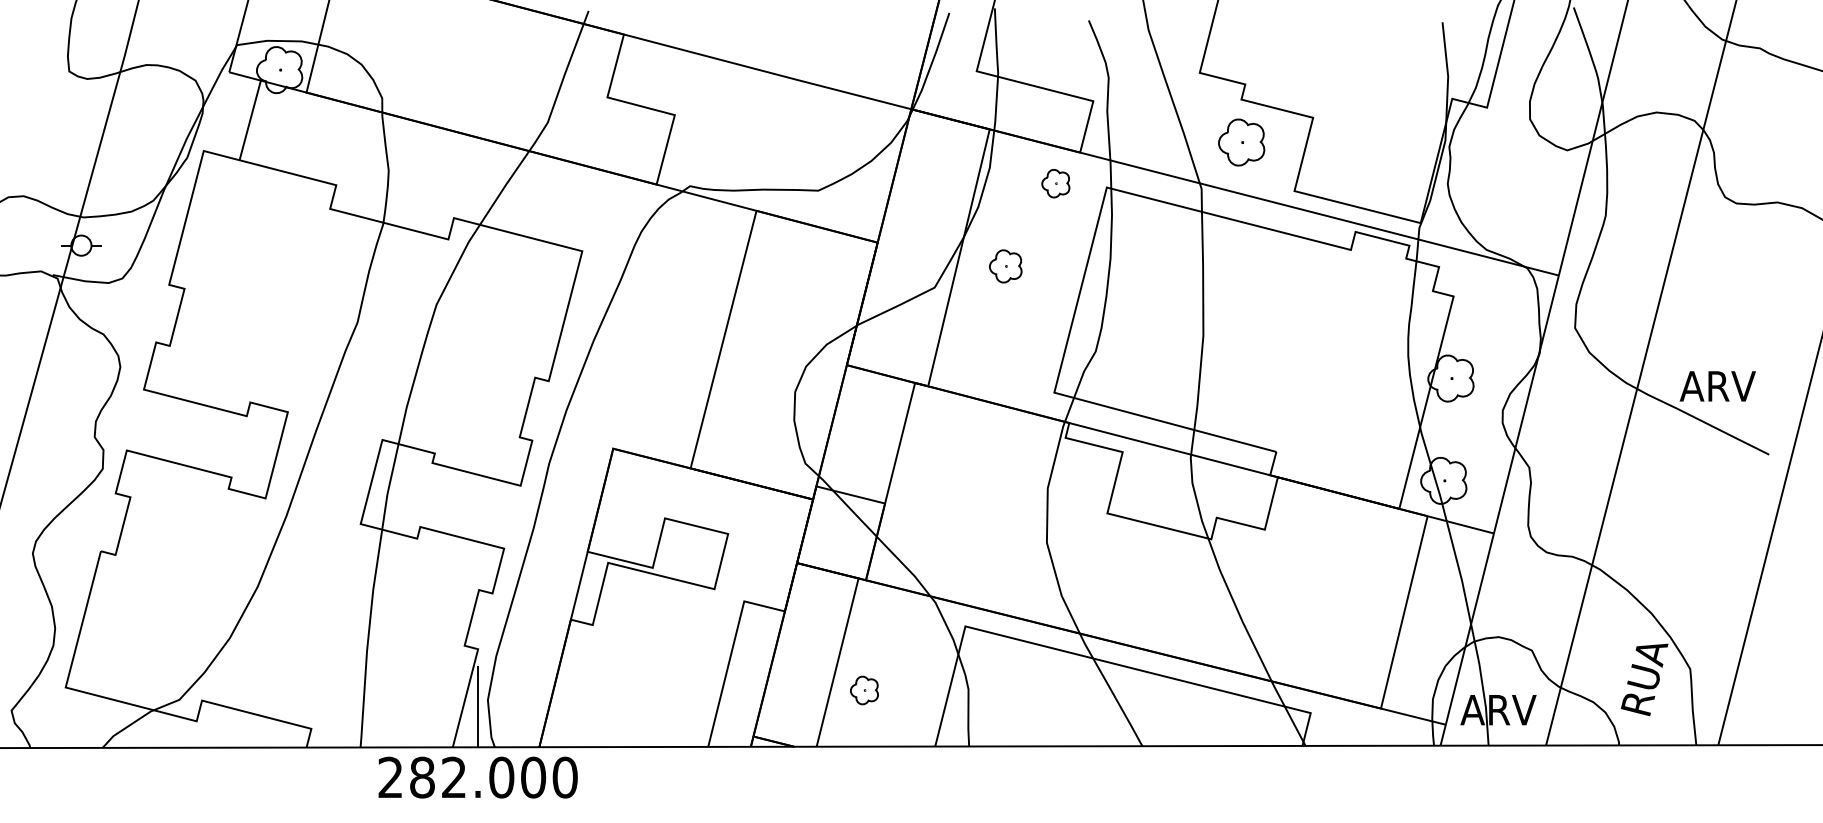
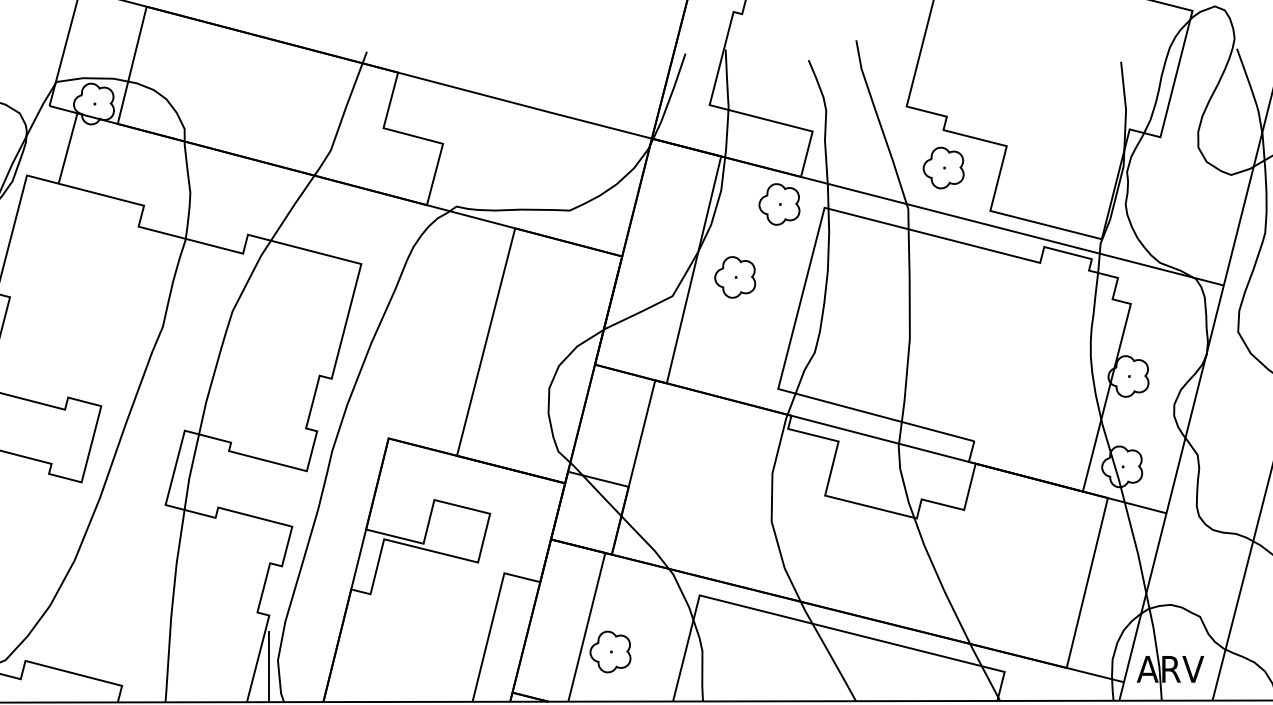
part: (1055, 183) -> (779, 204), size x1.67
part: (1005, 266) -> (735, 277), size x1.43
part: (864, 690) -> (610, 652), size x1.67

